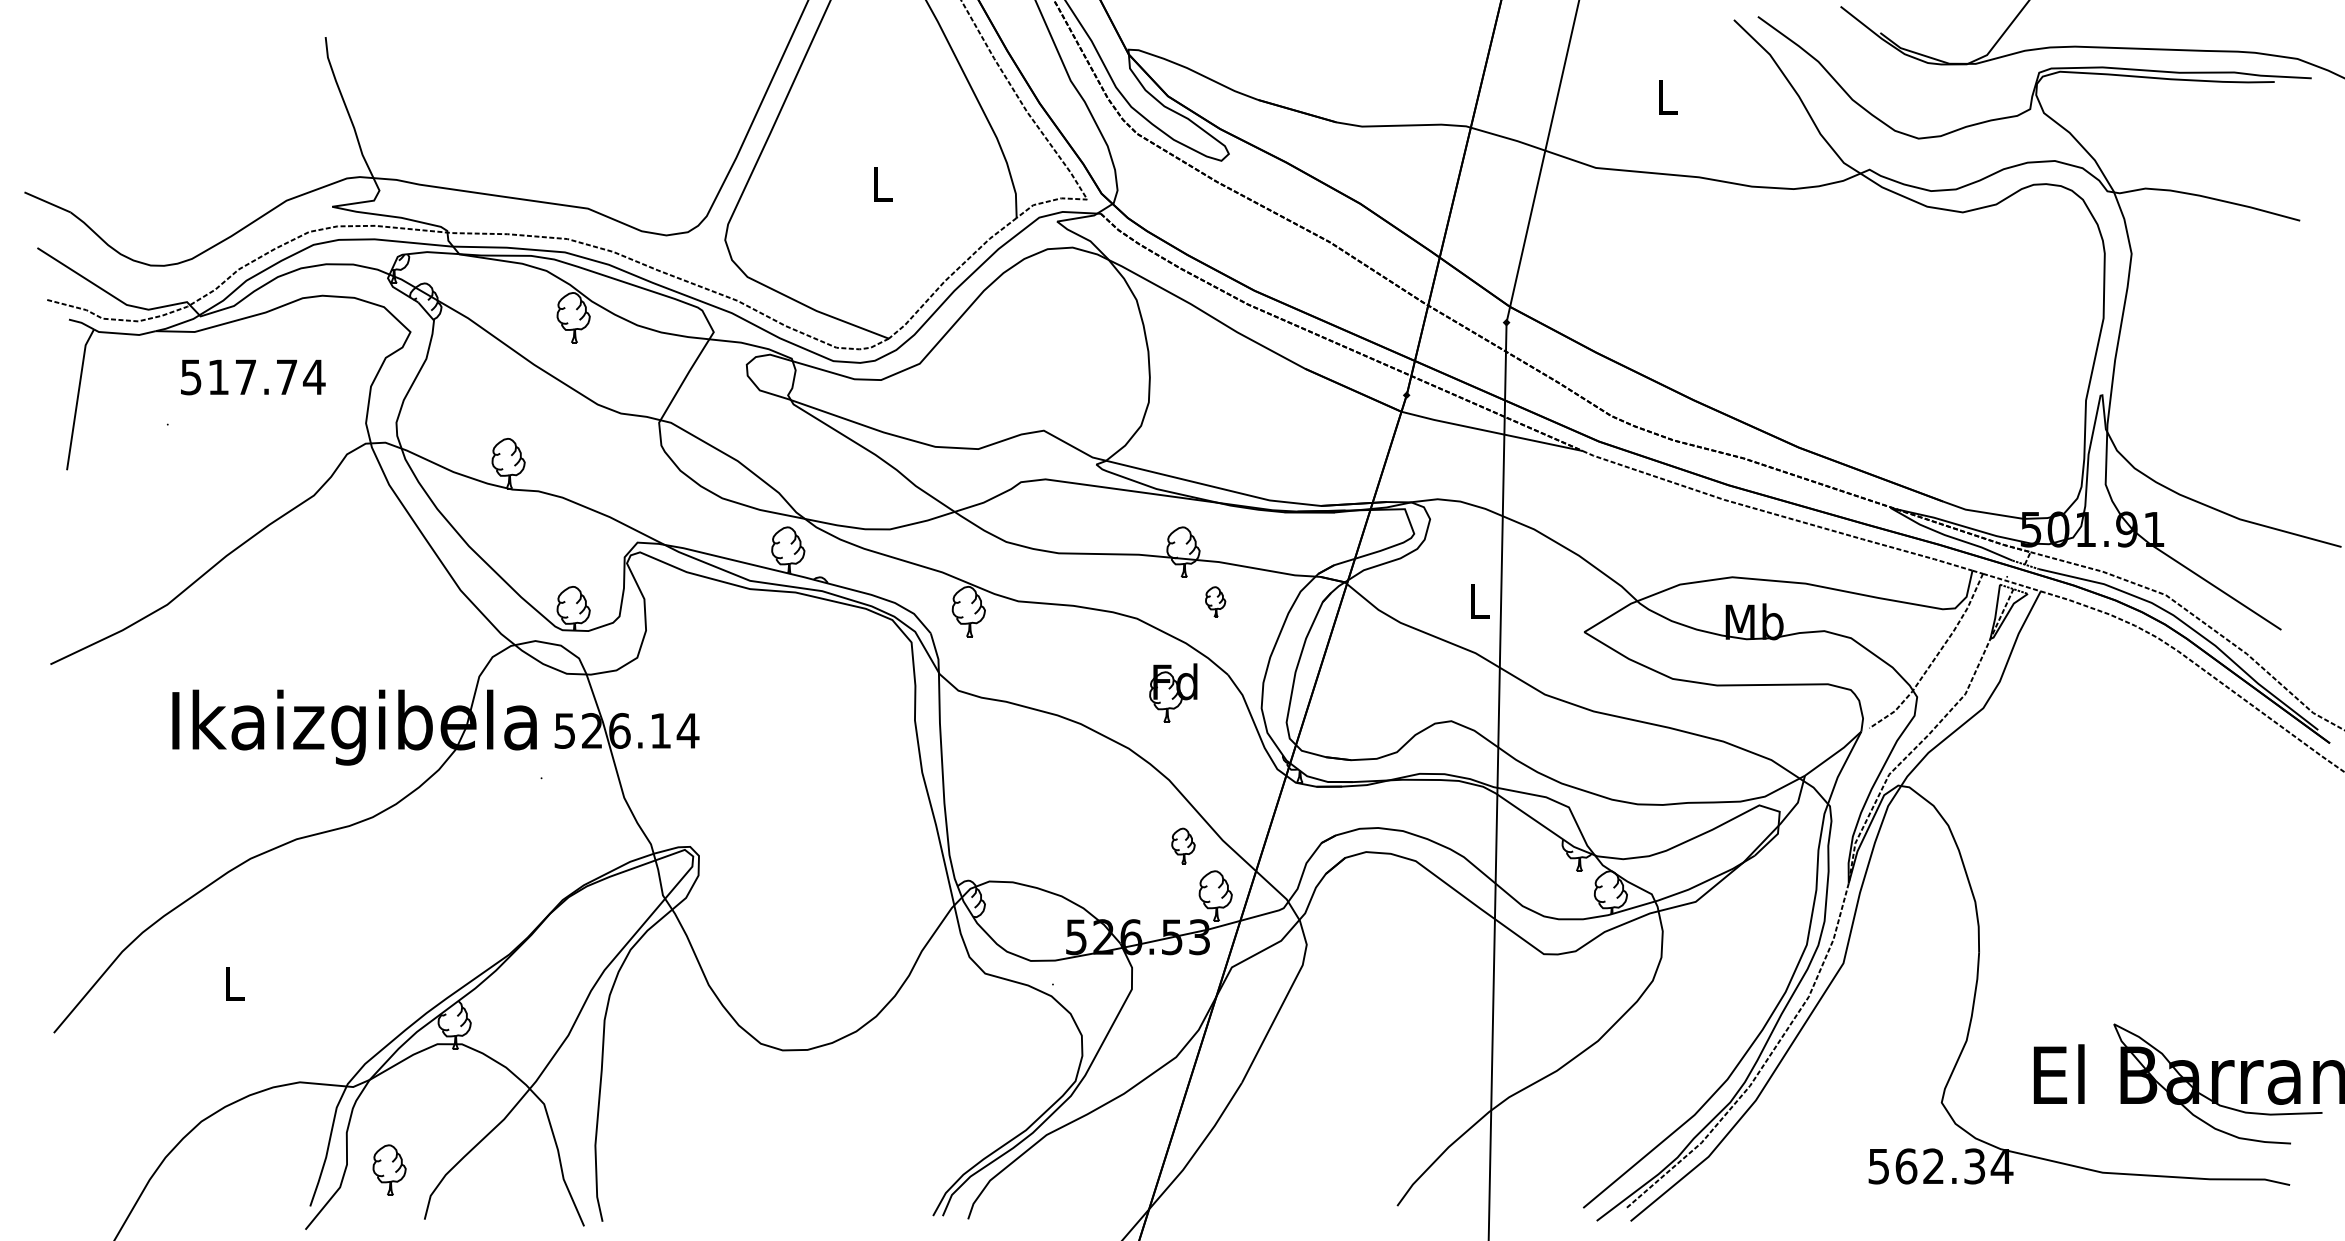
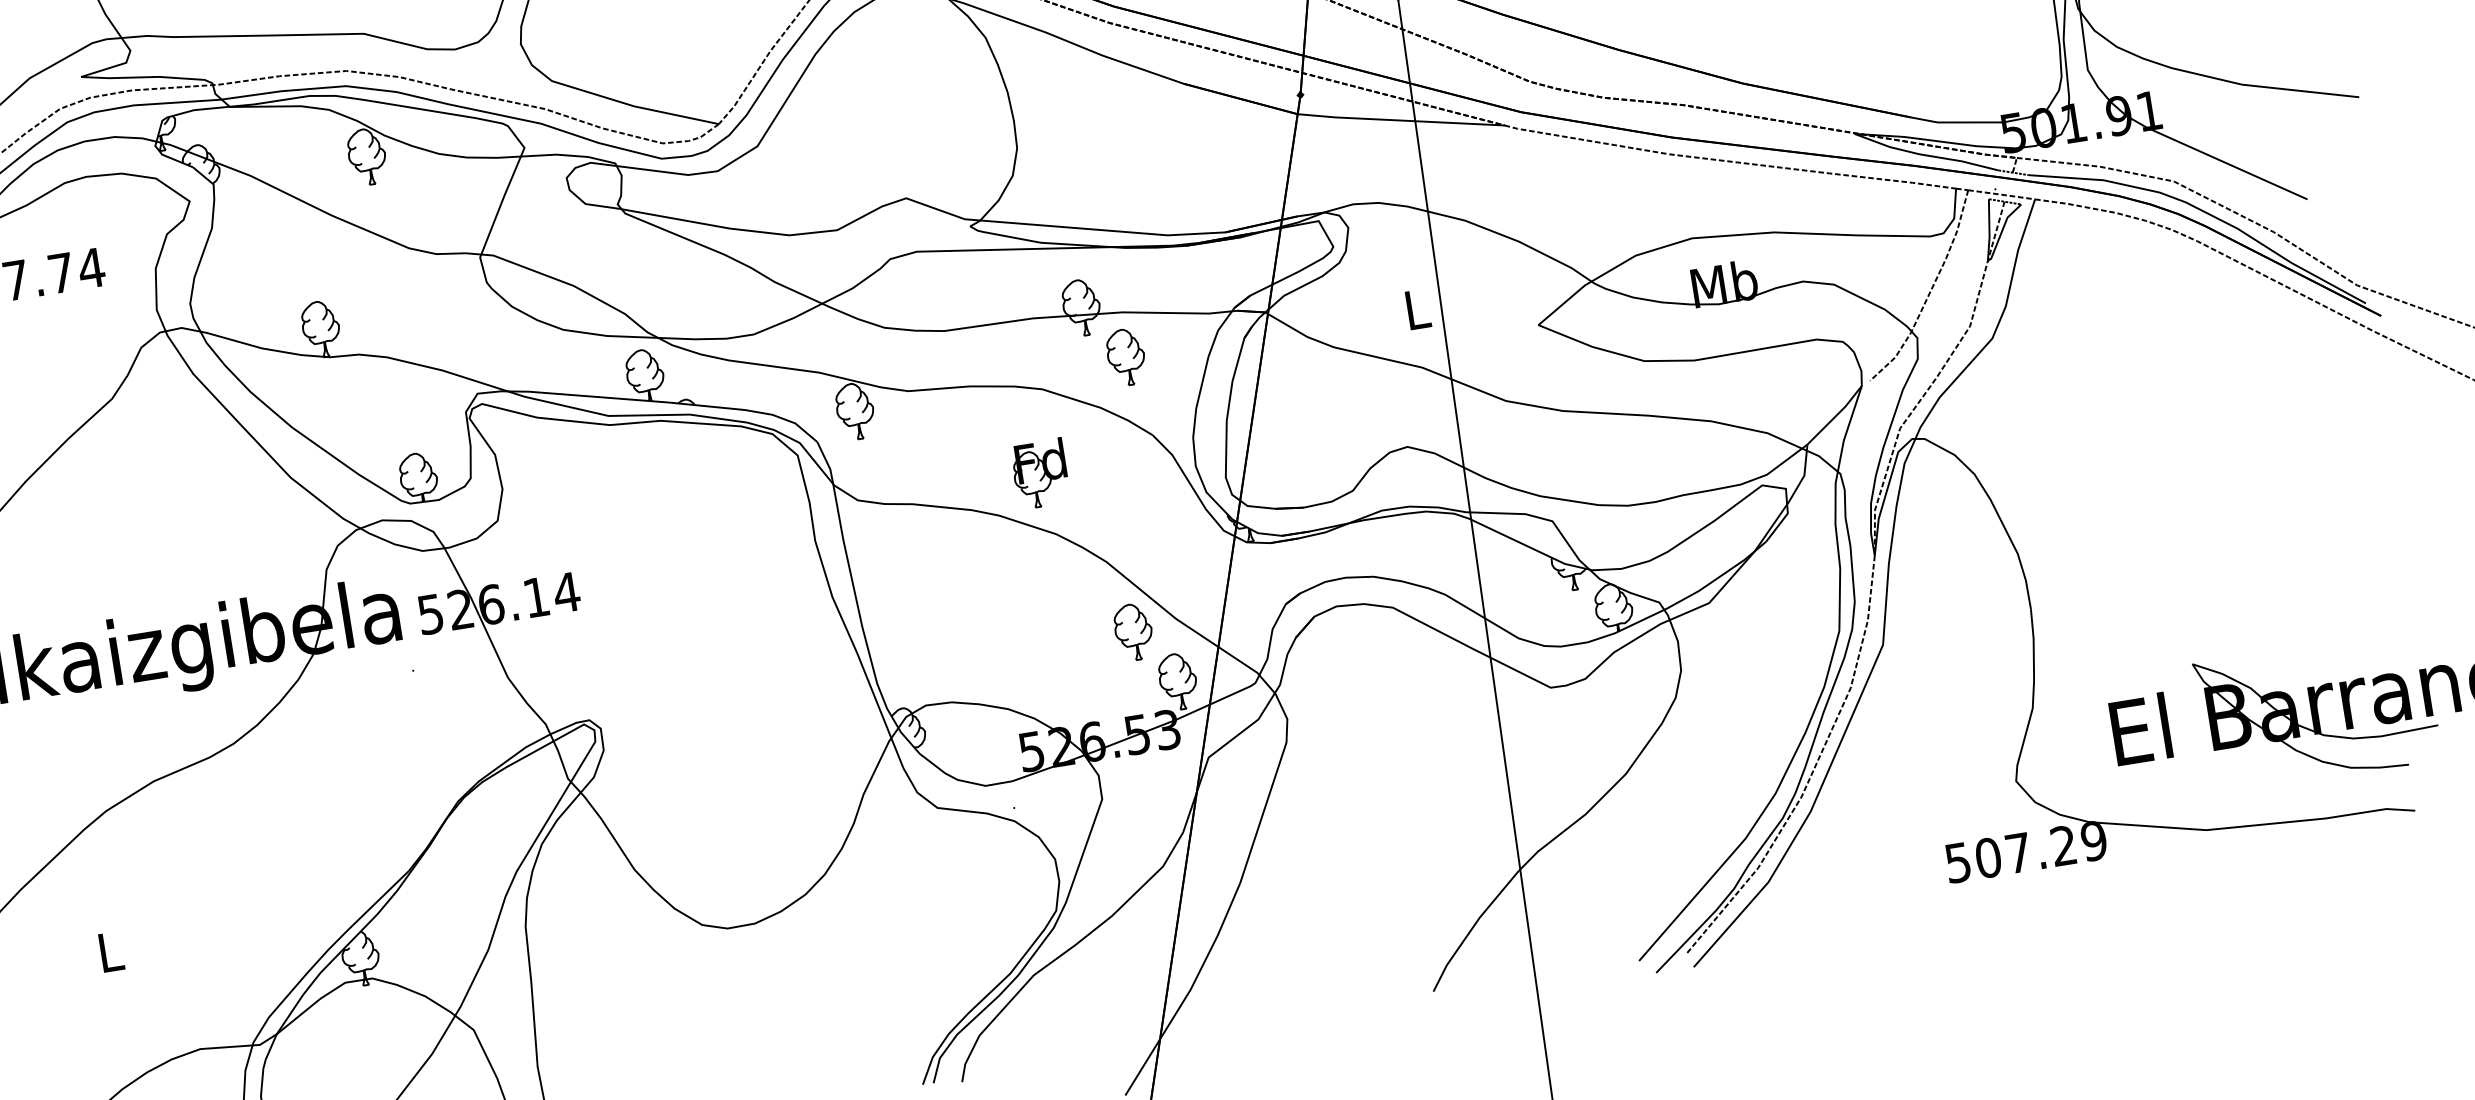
part: (1215, 601) -> (1125, 356), size x1.67
part: (1173, 692) -> (1040, 473), moved
part: (1183, 845) -> (1133, 631), size x1.43
text: (1954, 1166) -> (2041, 849), 562.34 -> 507.29

